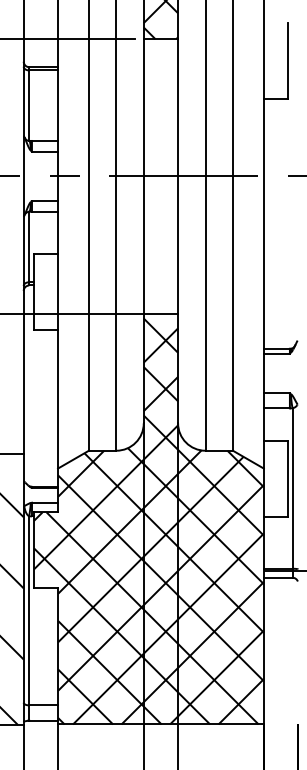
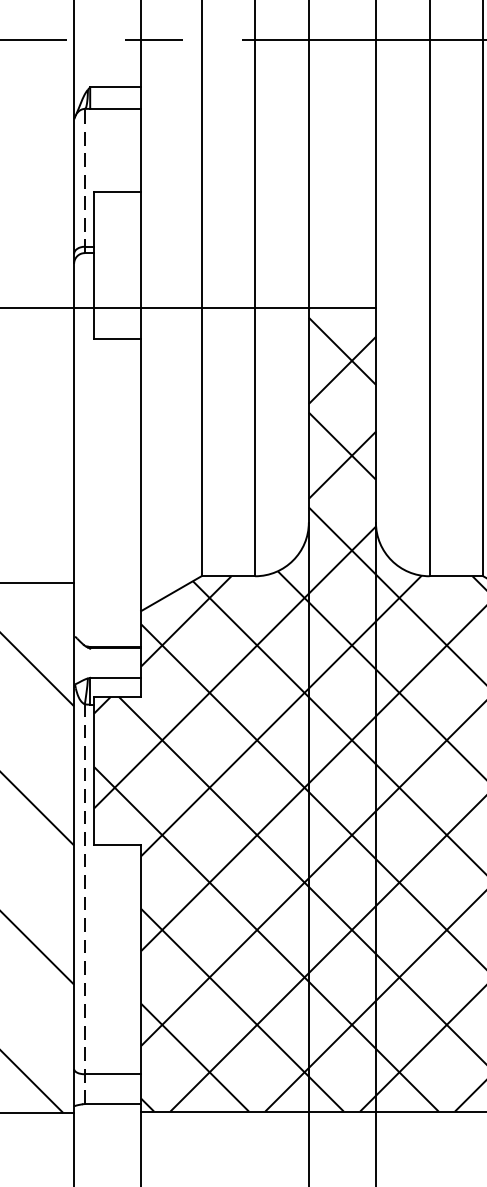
line: (29, 248) -> (85, 180), solid -> dashed
line: (29, 617) -> (85, 902), solid -> dashed

